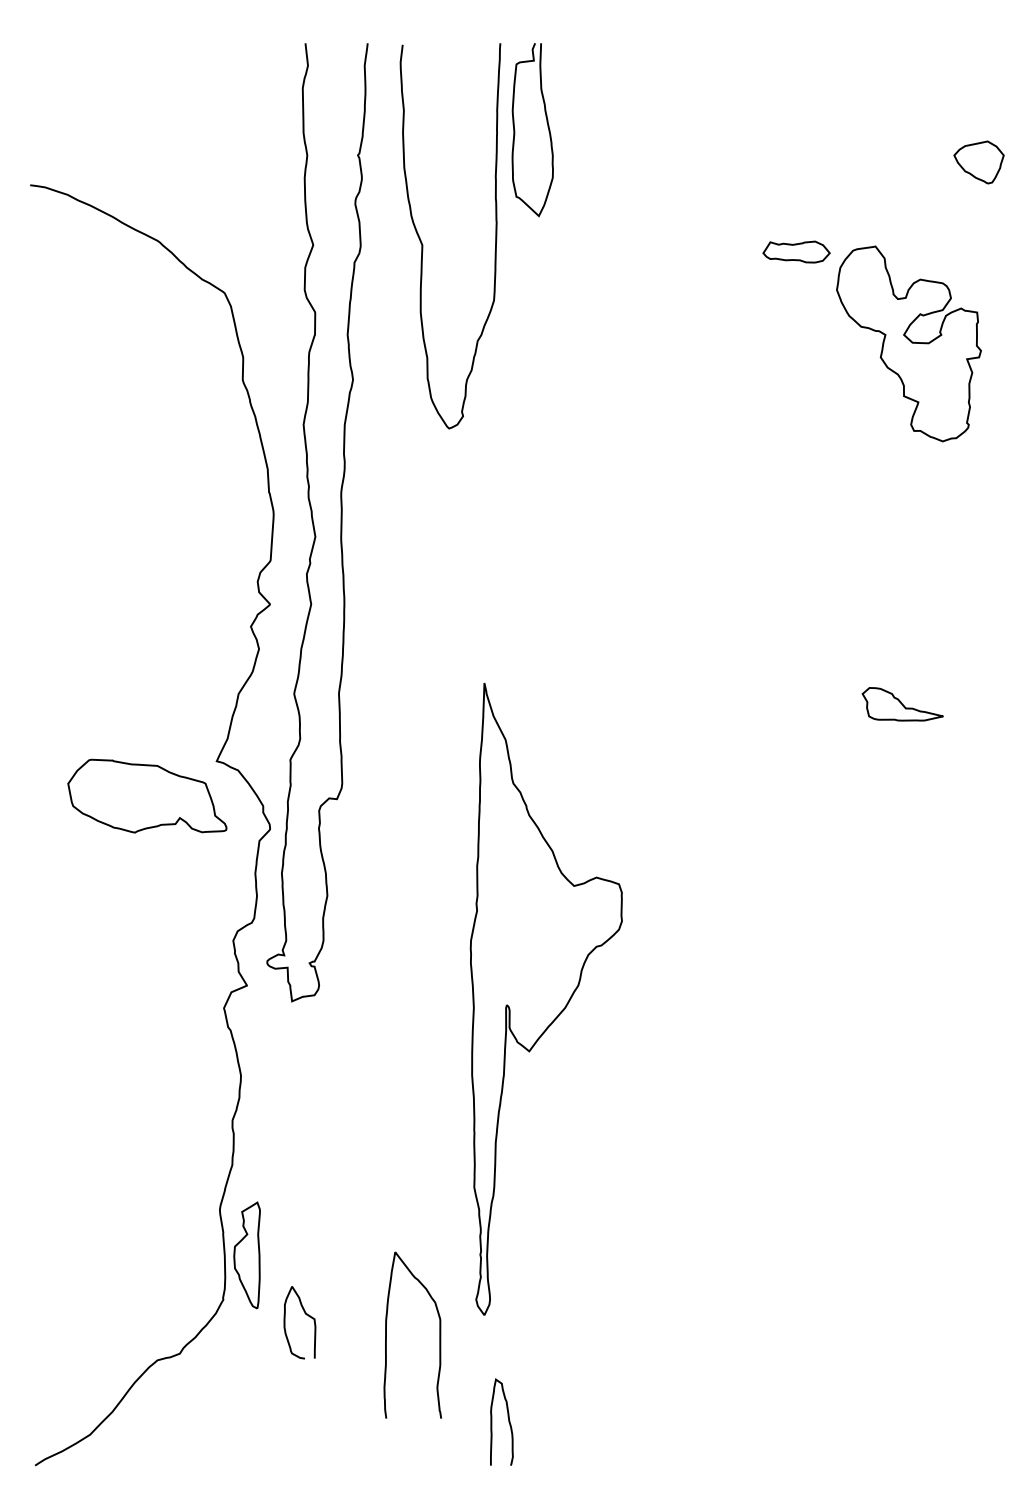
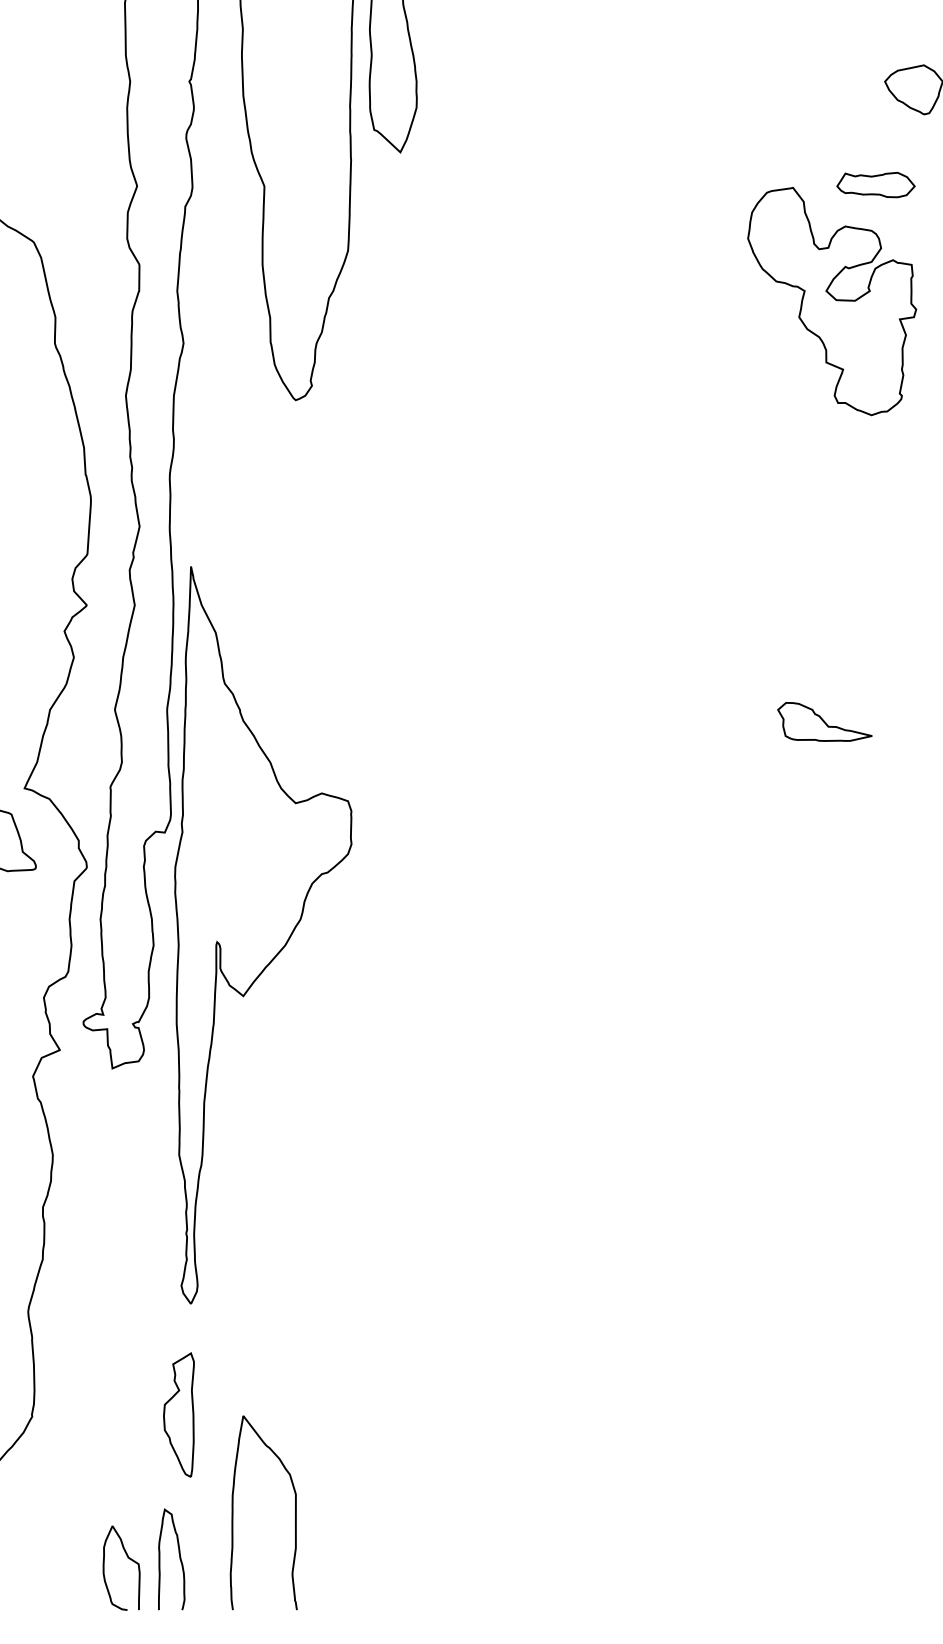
part: (796, 251) -> (875, 184), moved
part: (545, 999) -> (262, 935), moved
part: (246, 1255) -> (178, 1415), moved
curve: (306, 1315) -> (129, 1559), moved
curve: (386, 1334) -> (233, 1511), moved
curve: (508, 1421) -> (179, 1558), moved

